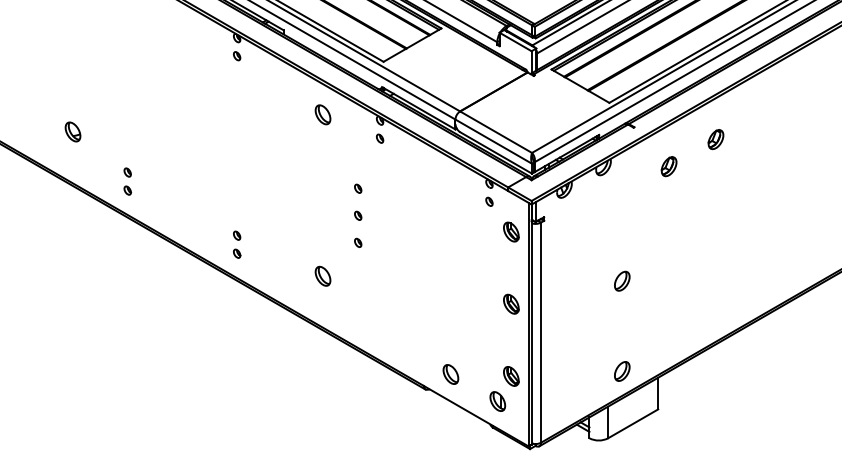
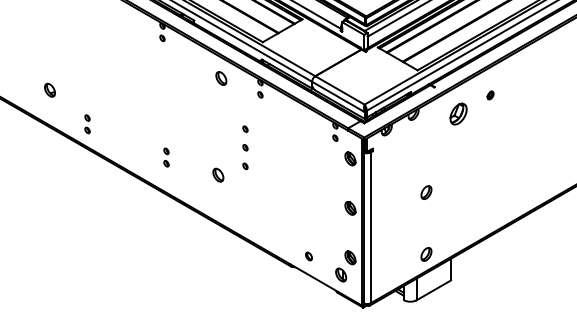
part: (715, 139) -> (490, 95), size x0.6
part: (669, 165) -> (458, 113), size x1.6
part: (237, 244) -> (166, 157), moved
part: (323, 275) -> (218, 174), moved
part: (450, 374) -> (308, 256), size x0.6

